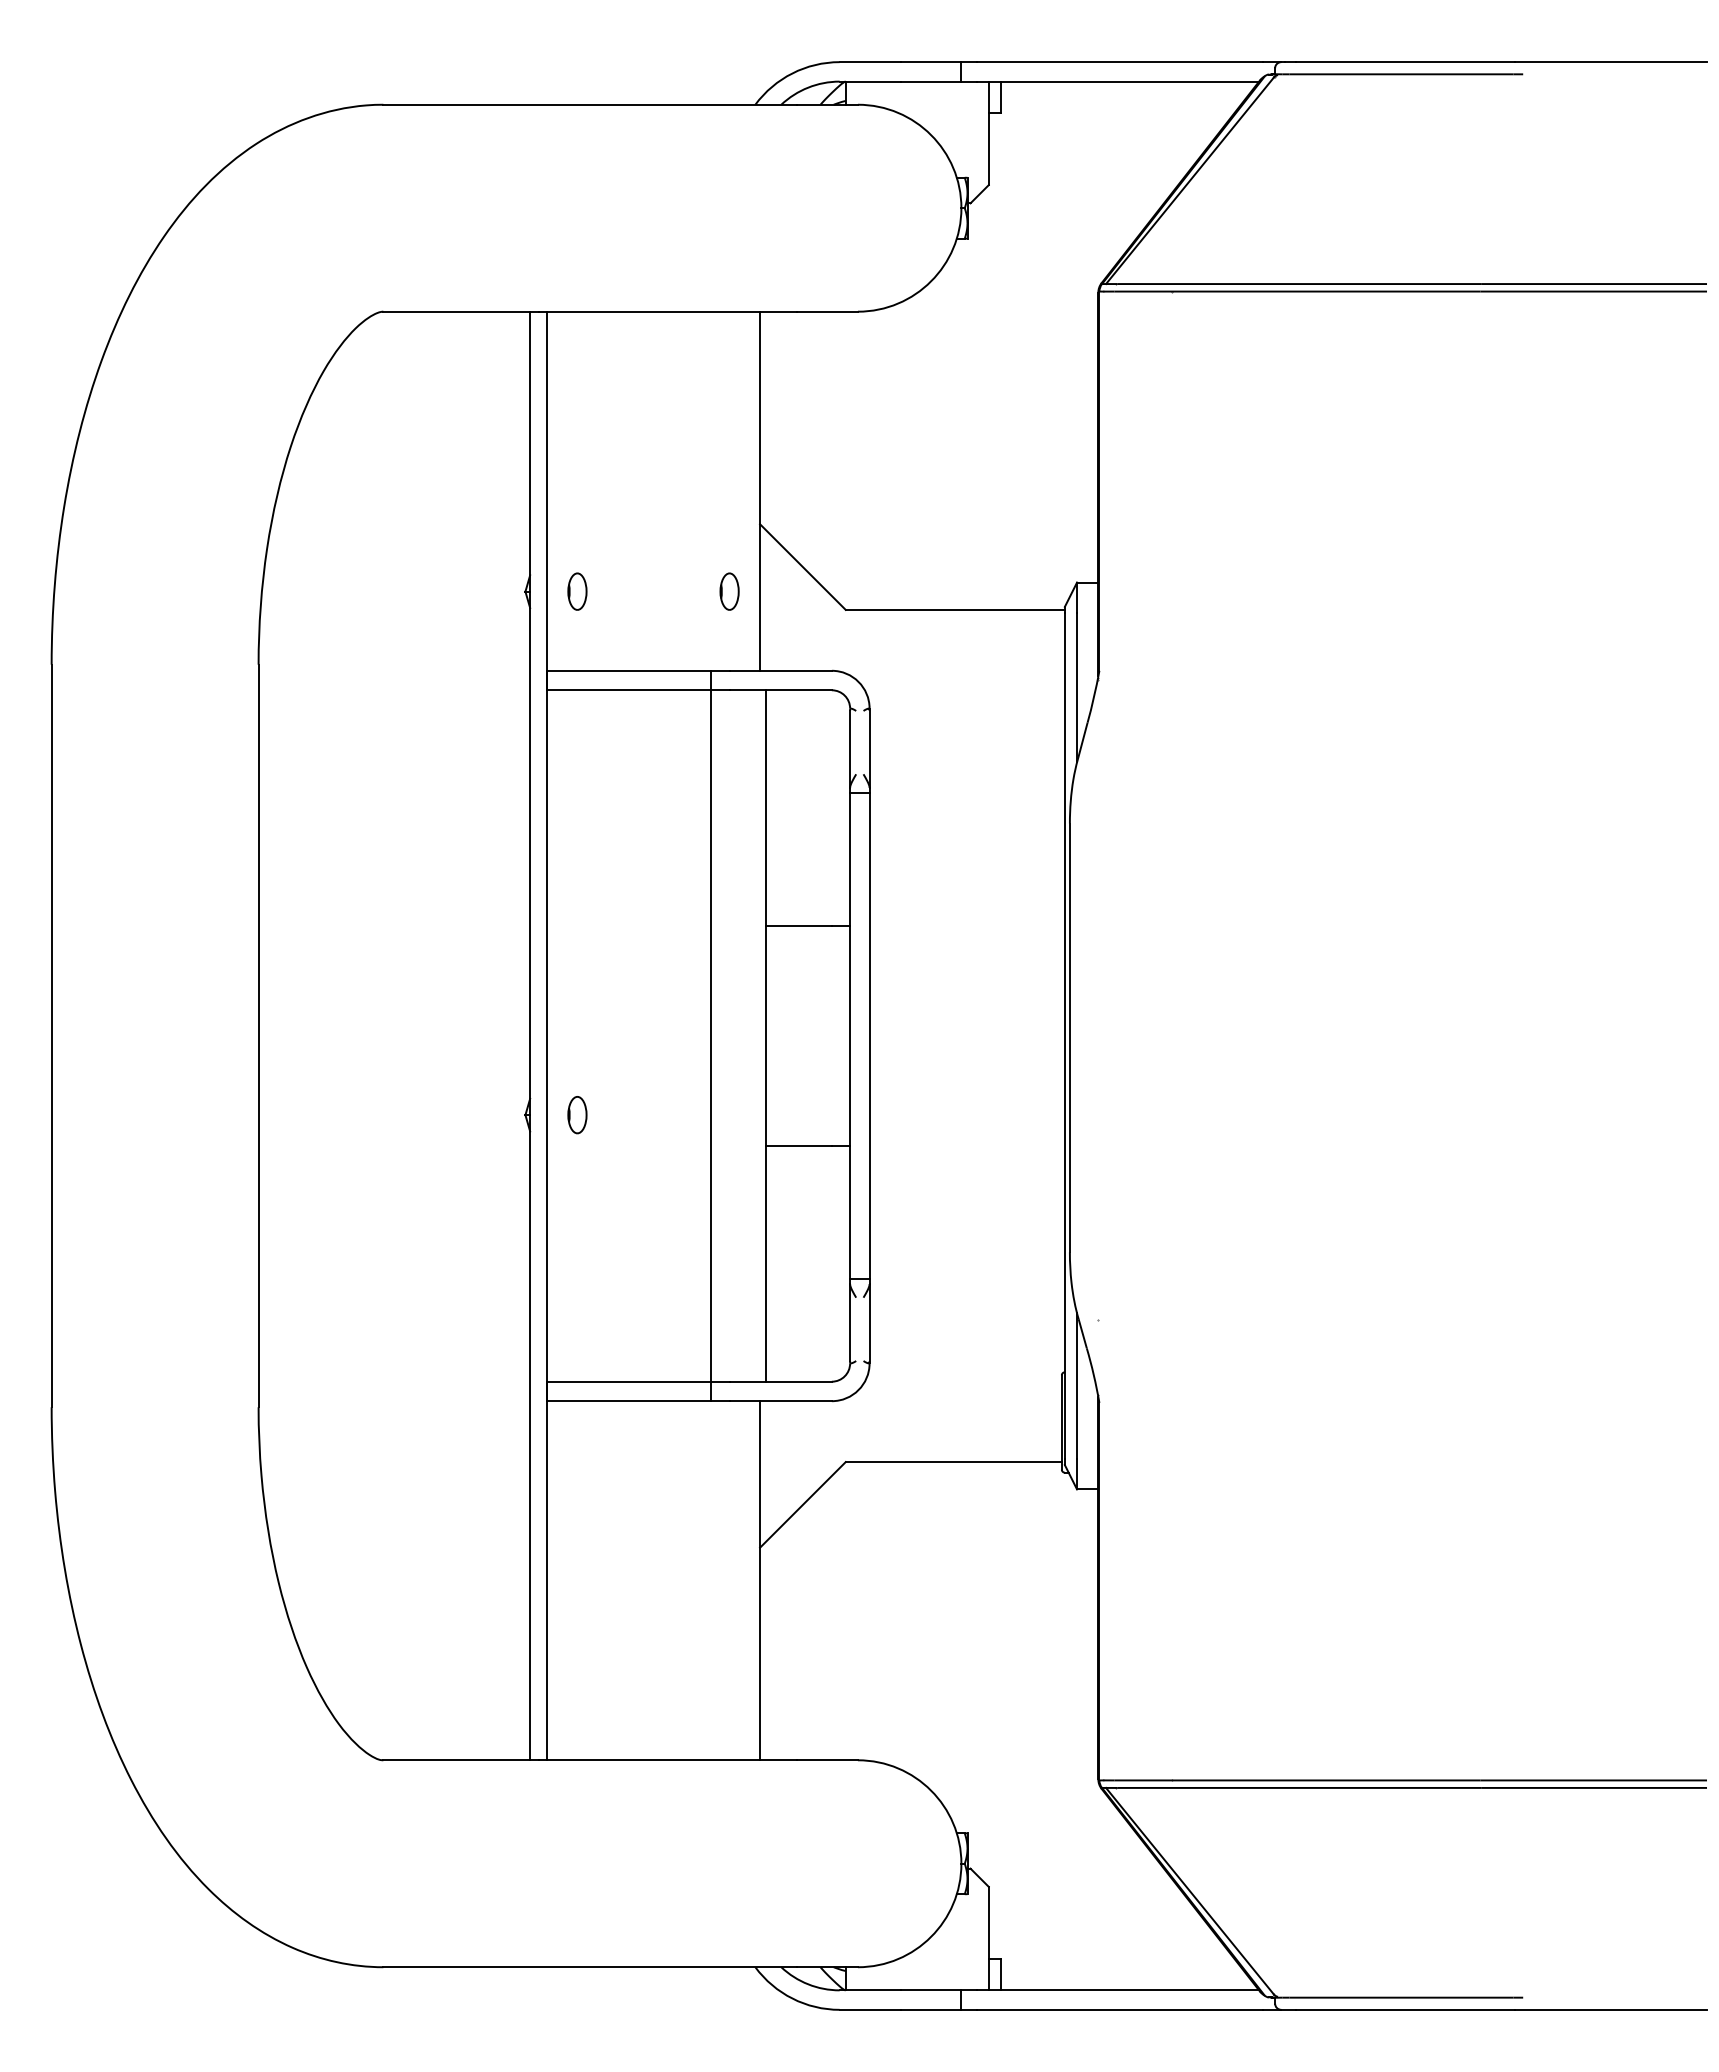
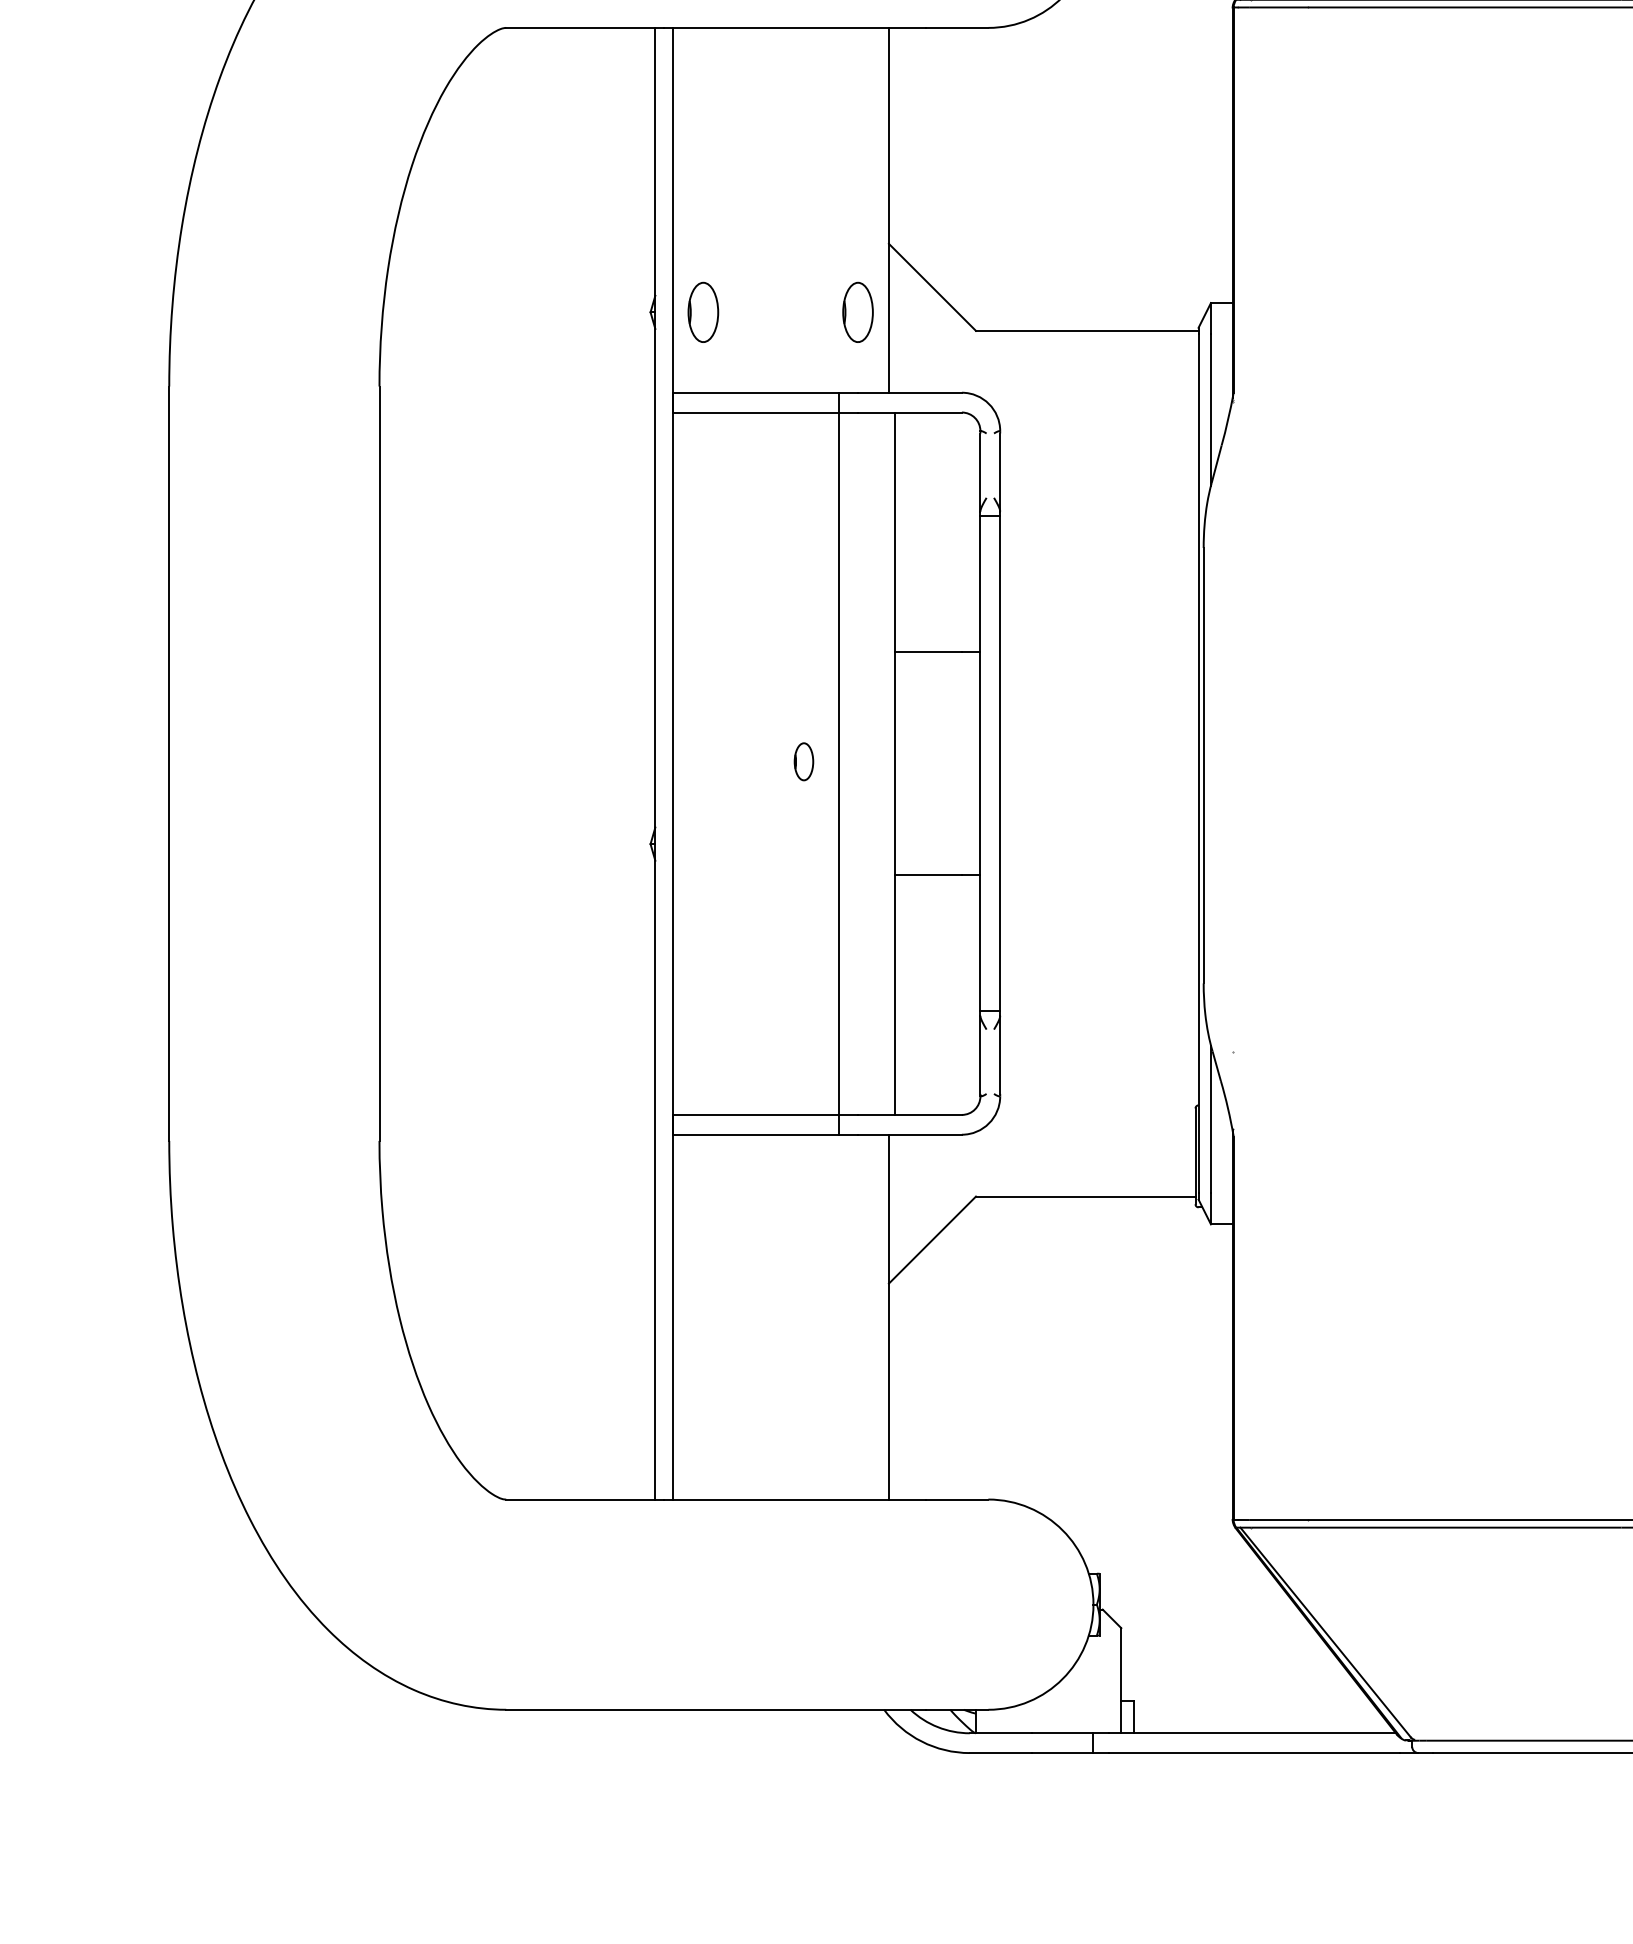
part: (577, 591) -> (703, 312), size x1.6
part: (729, 591) -> (857, 312), size x1.6
part: (577, 1115) -> (804, 762), moved

